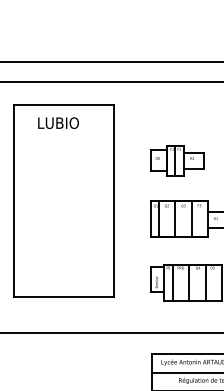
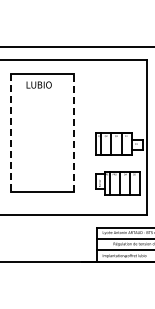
part: (177, 159) -> (112, 107), removed
line: (114, 200) -> (73, 132), solid -> dashed
line: (13, 201) -> (11, 133), solid -> dashed

